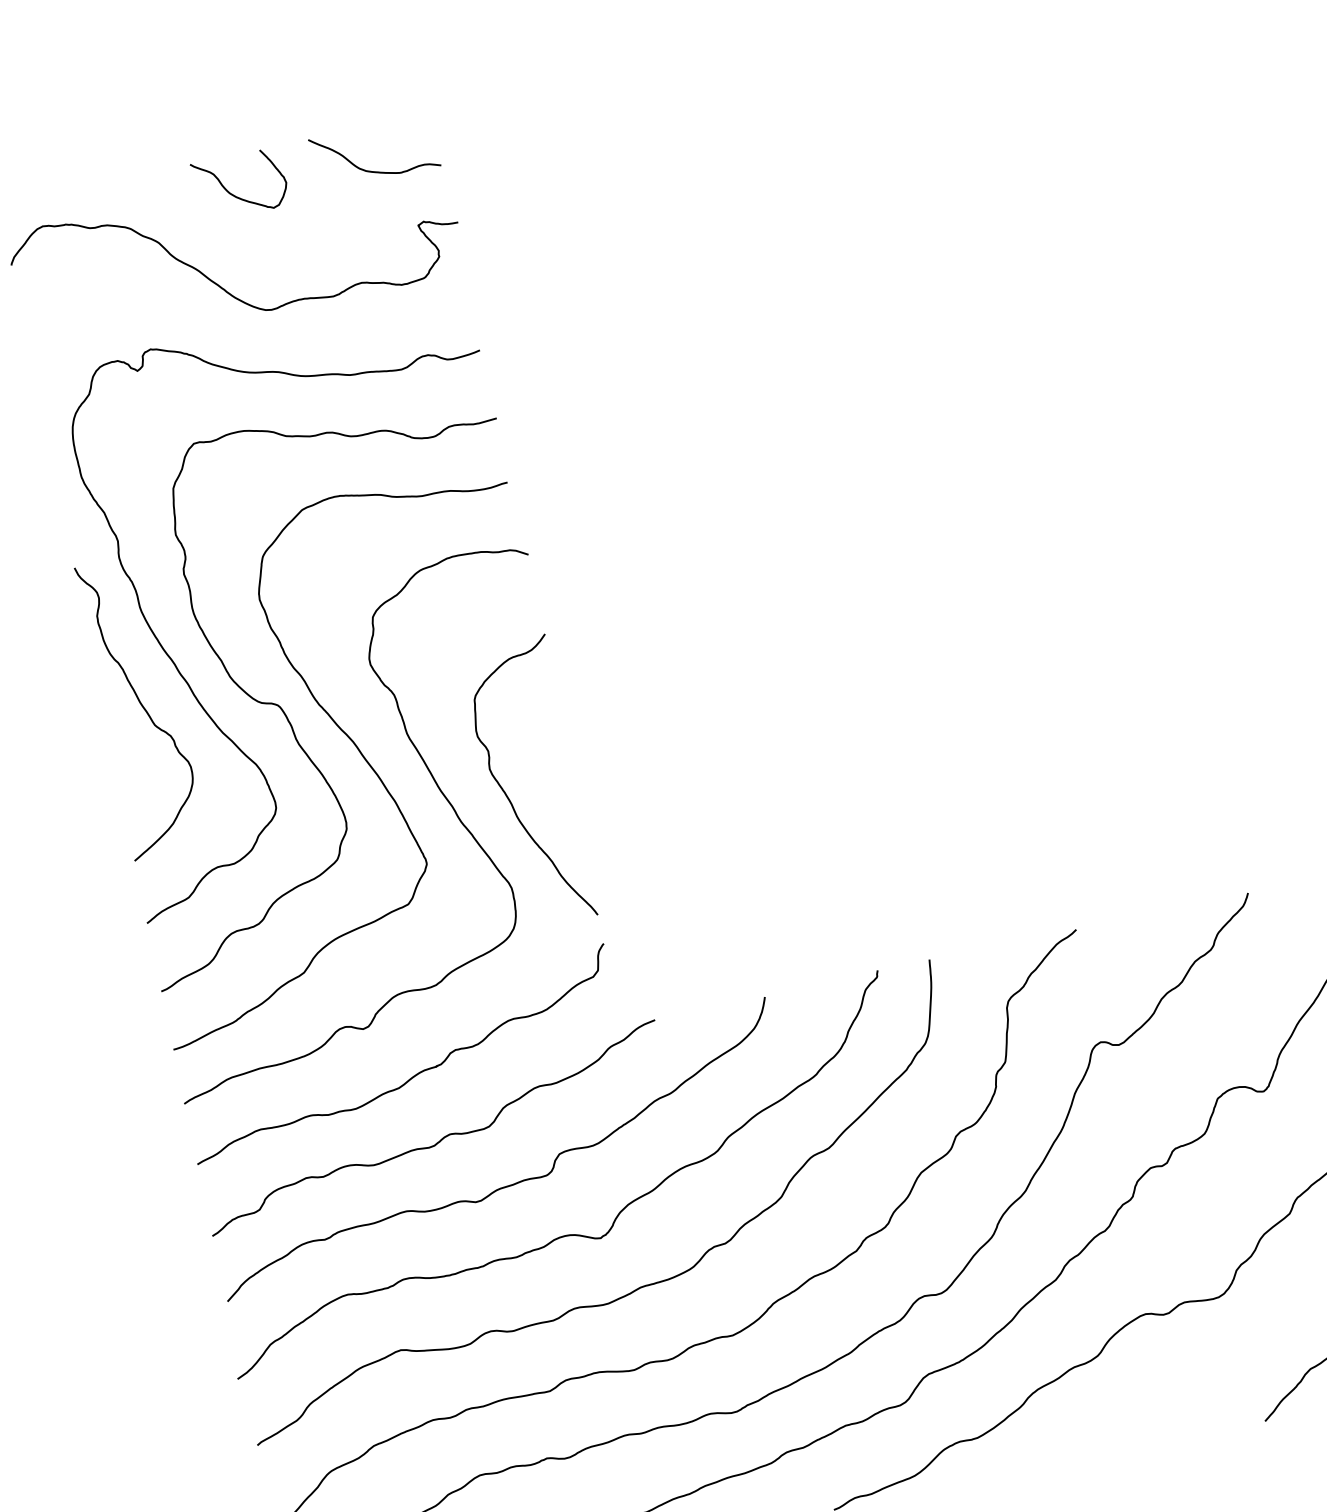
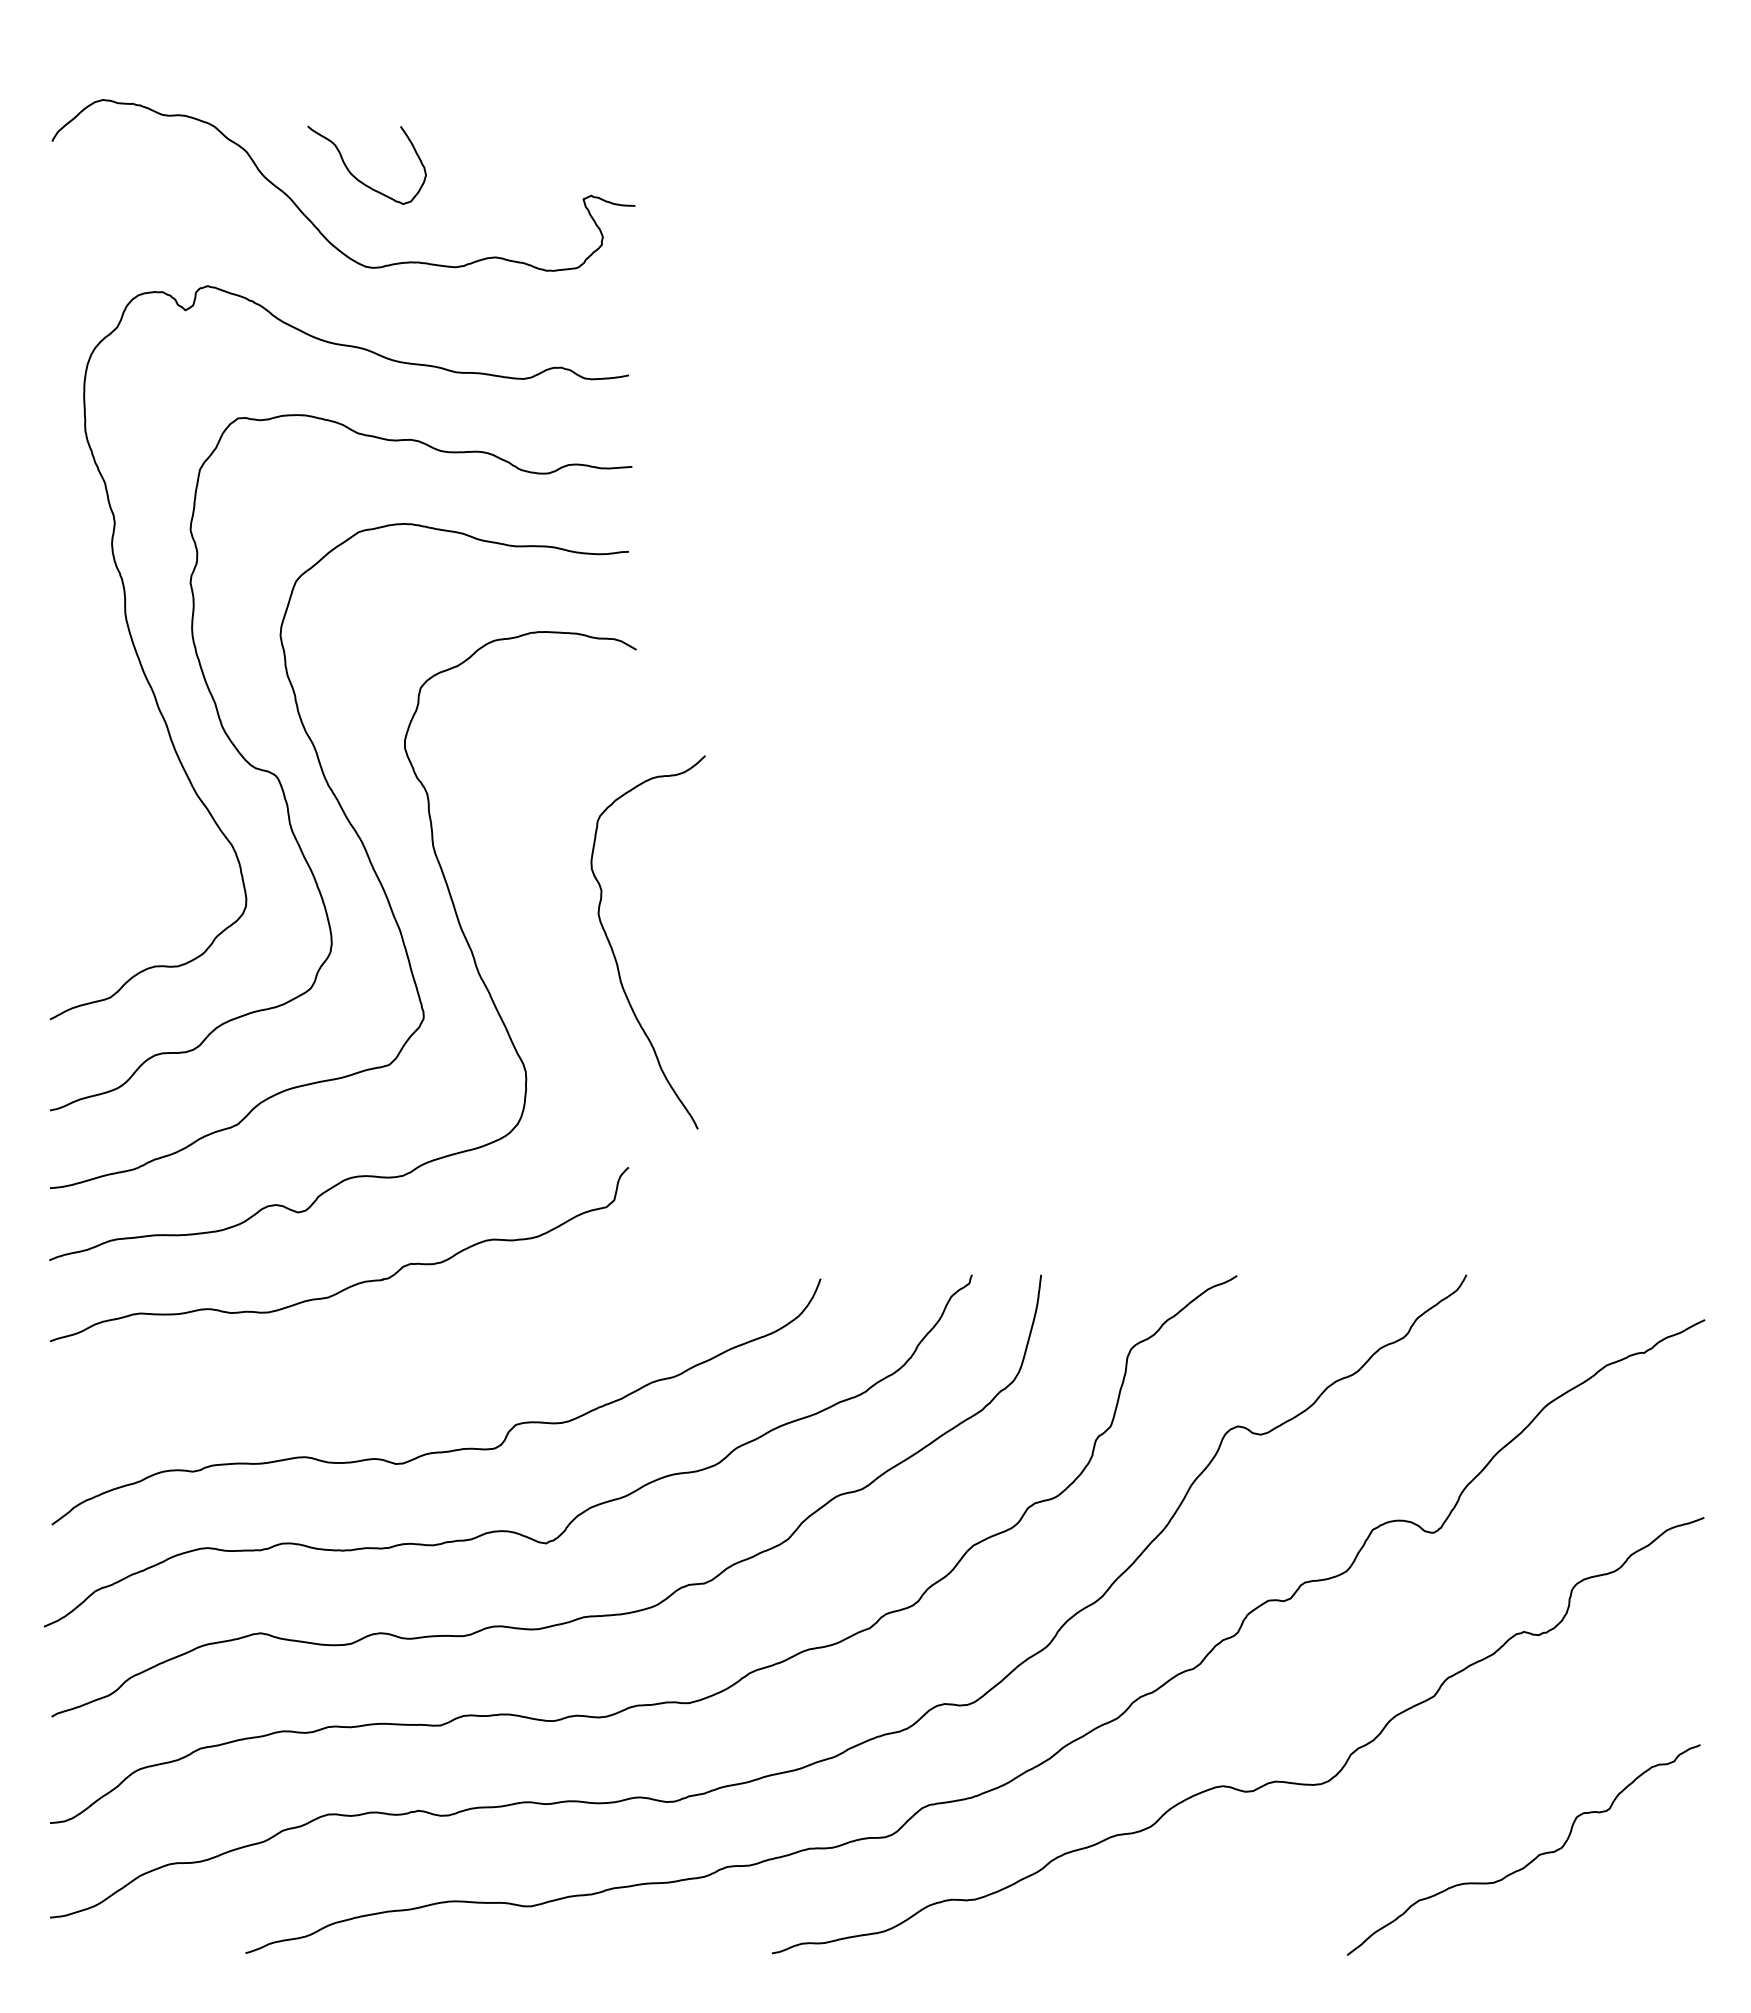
curve: (372, 171) -> (539, 117), removed
curve: (232, 194) -> (354, 175), moved
curve: (142, 706) -> (101, 740), removed
curve: (508, 797) -> (615, 955), moved
curve: (441, 1138) -> (369, 1373), removed

